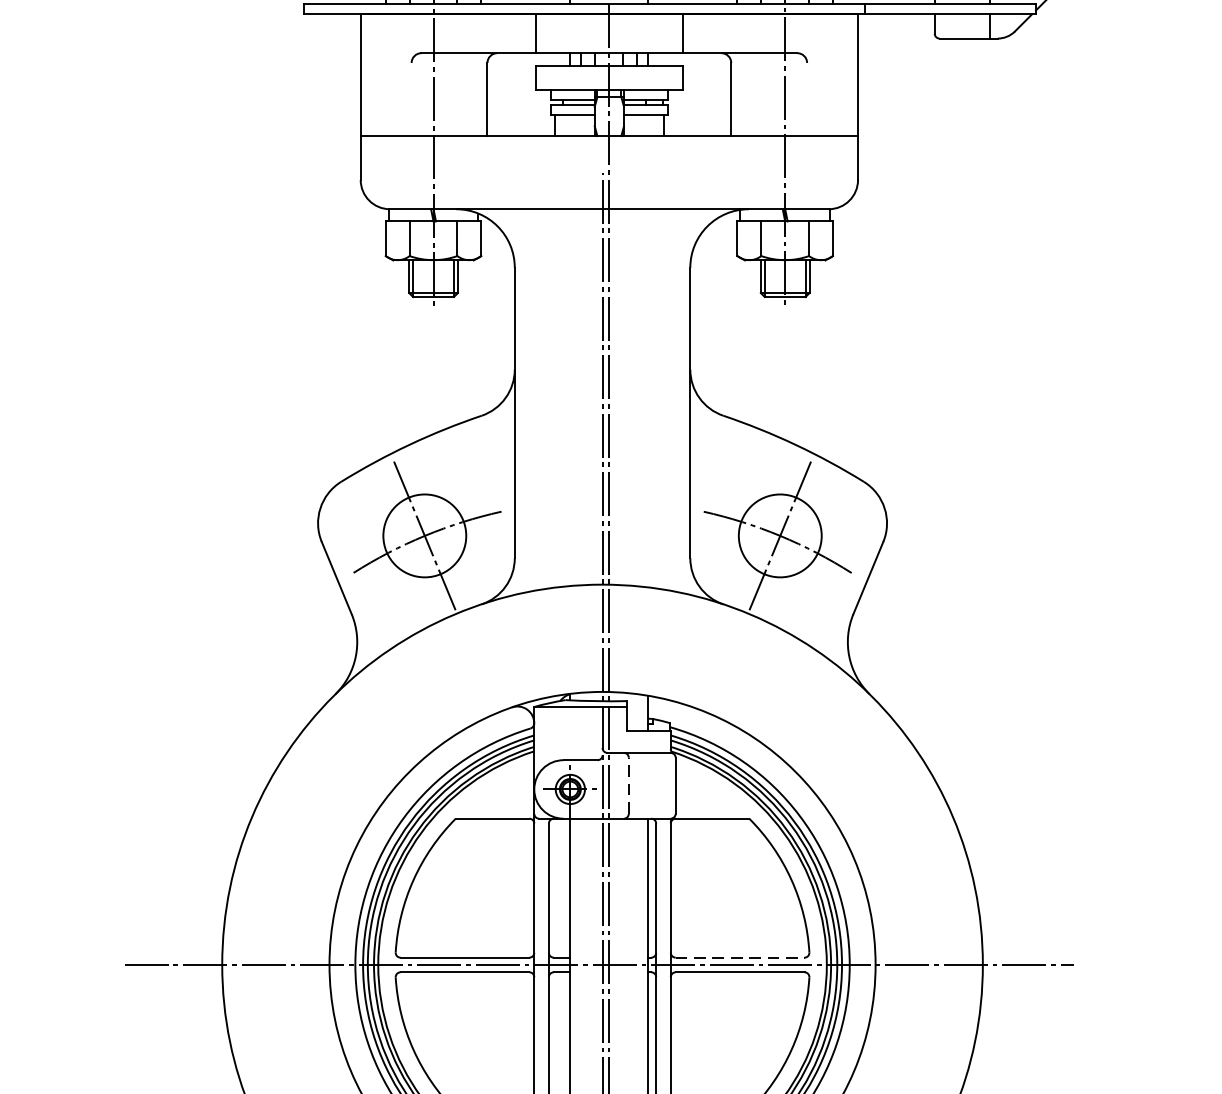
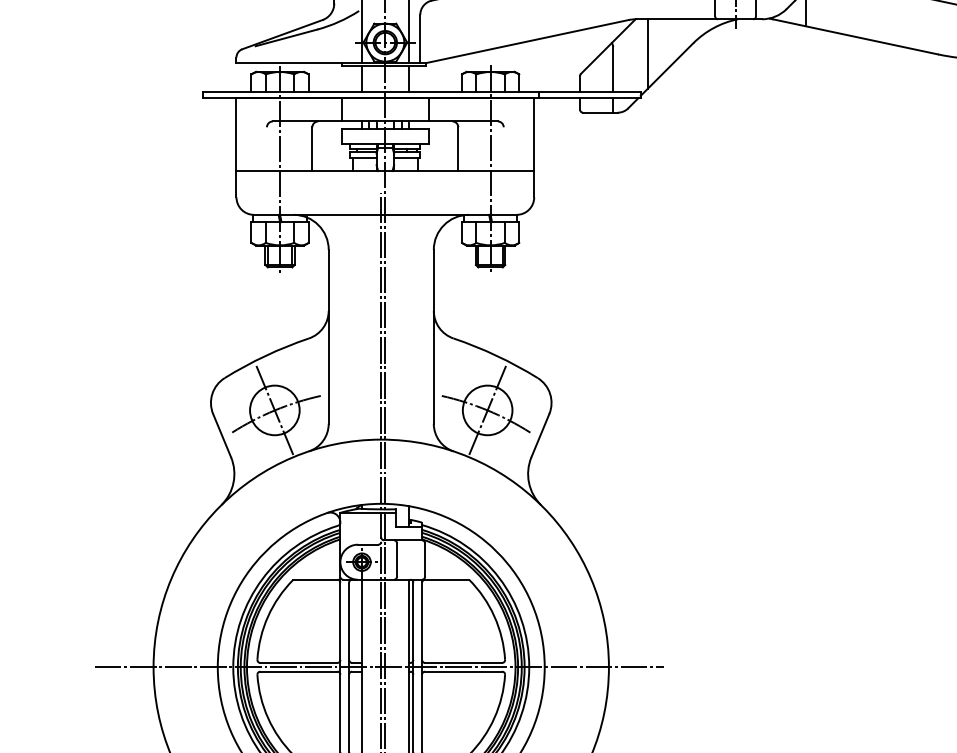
line: (628, 786) -> (396, 560), dashed -> solid
line: (739, 956) -> (463, 662), dashed -> solid

